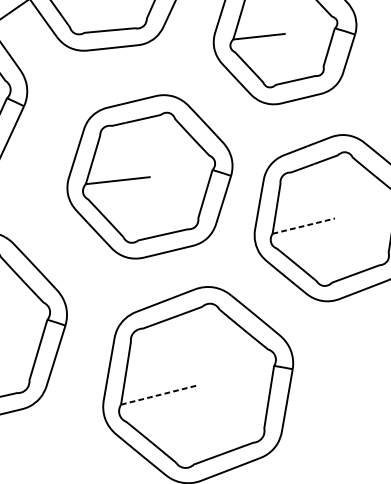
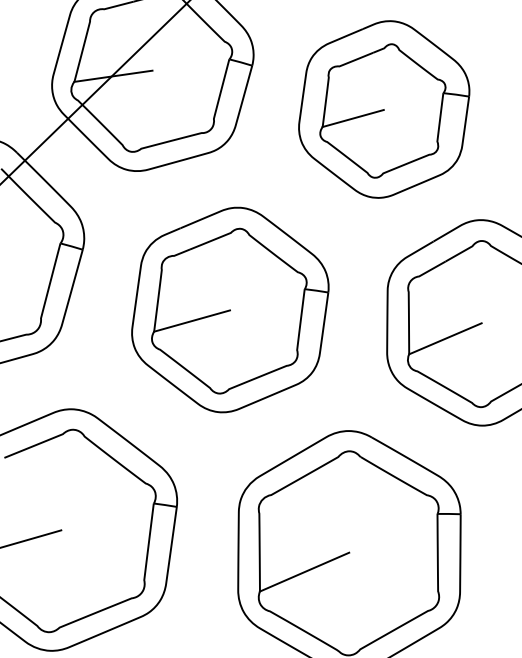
part: (150, 176) -> (230, 309), moved
line: (303, 225) -> (445, 338), dashed -> solid
line: (159, 395) -> (304, 572), dashed -> solid

